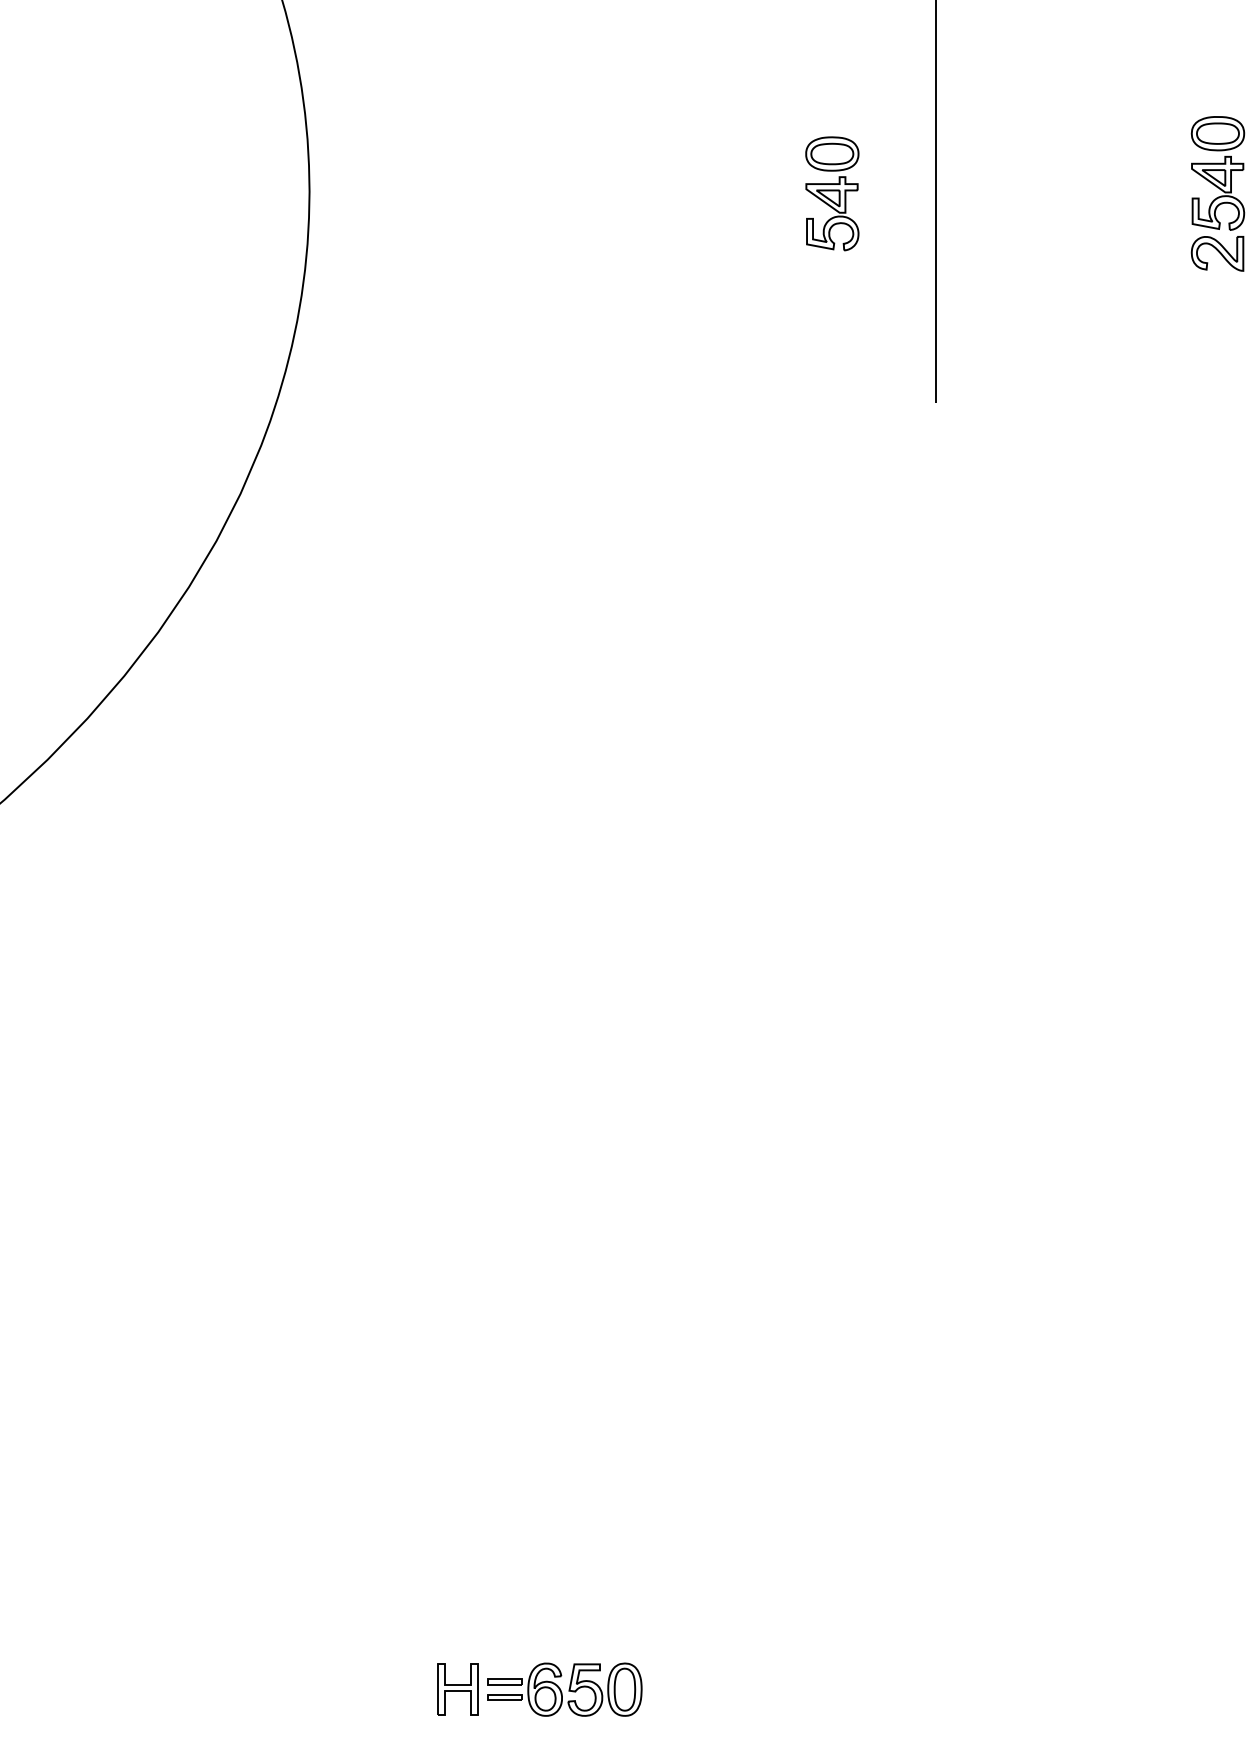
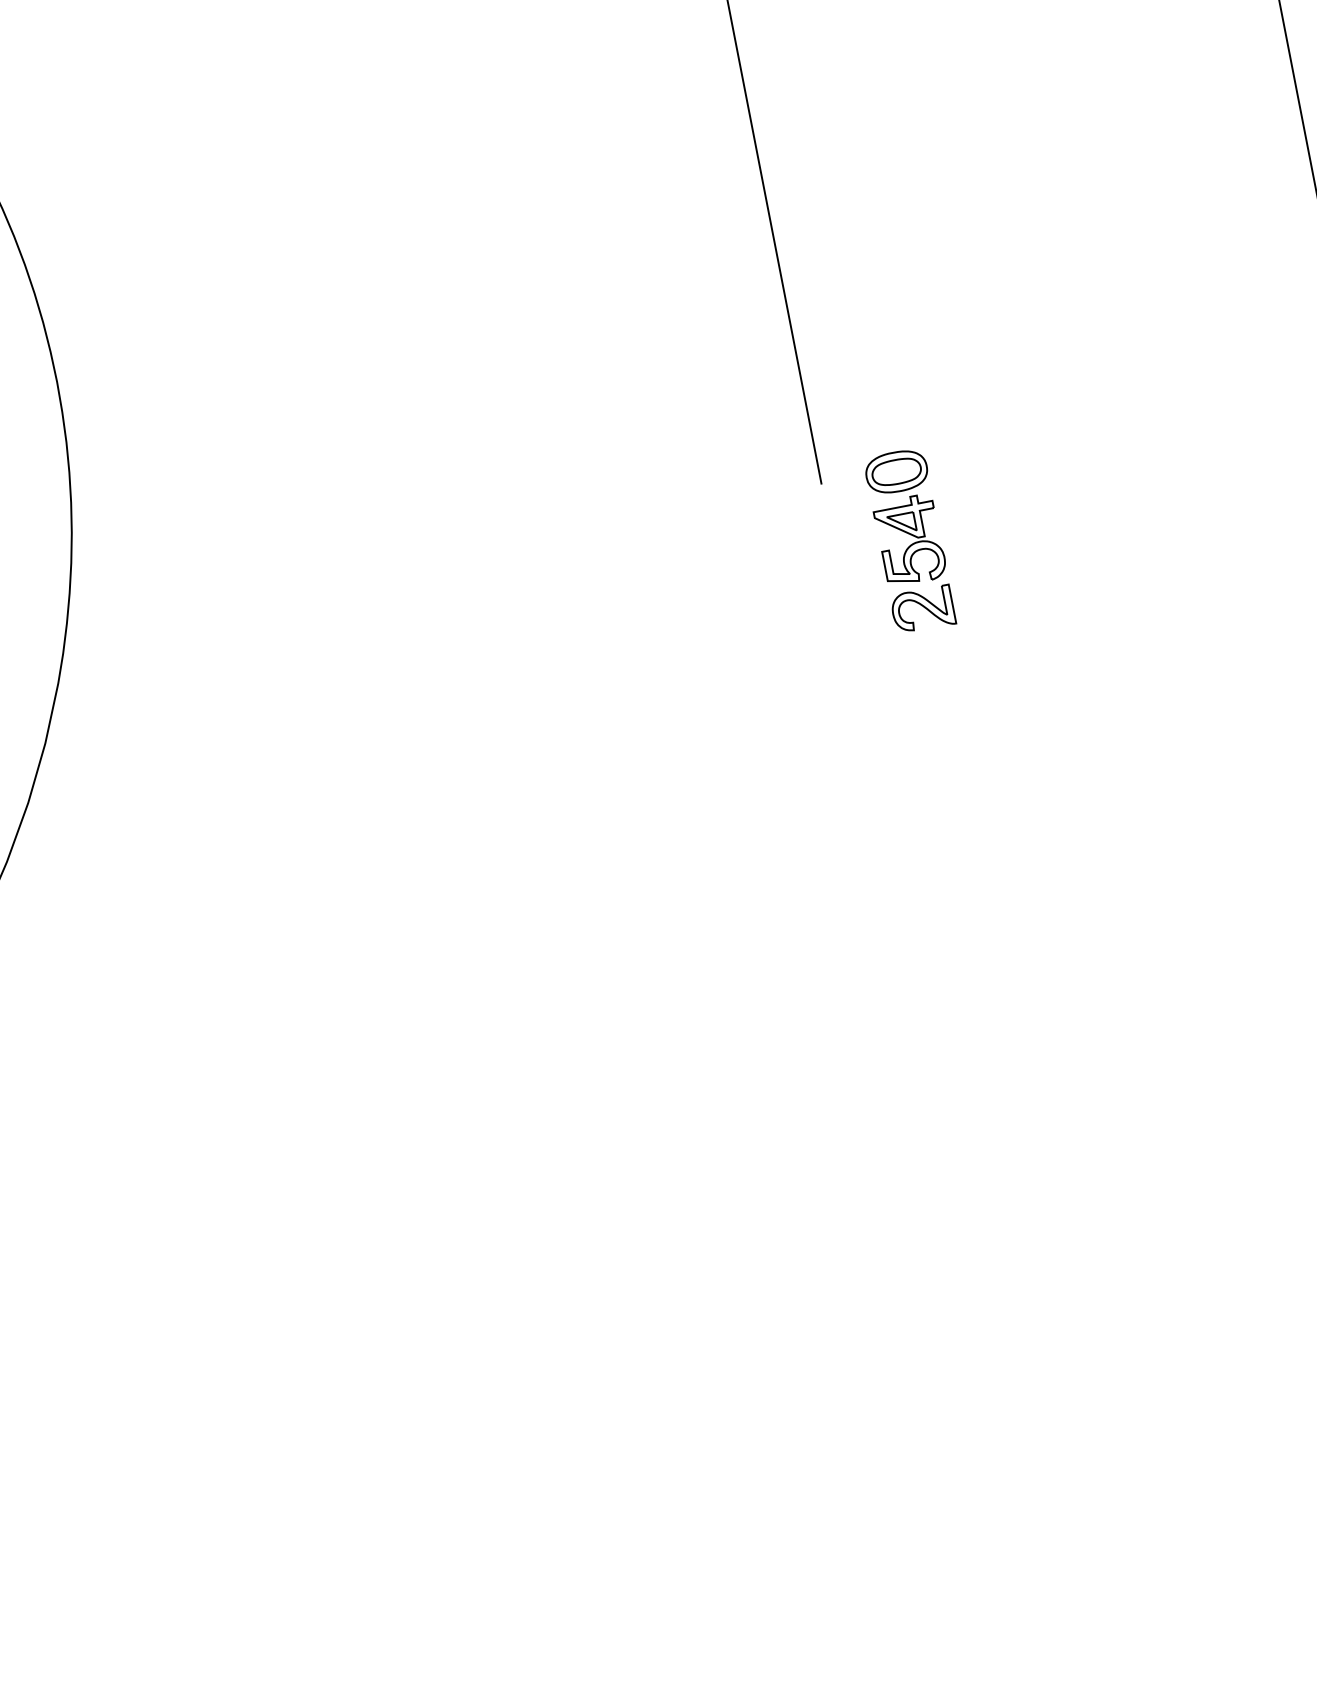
part: (832, 193) -> (656, 267), removed
part: (1217, 193) -> (909, 540), moved

